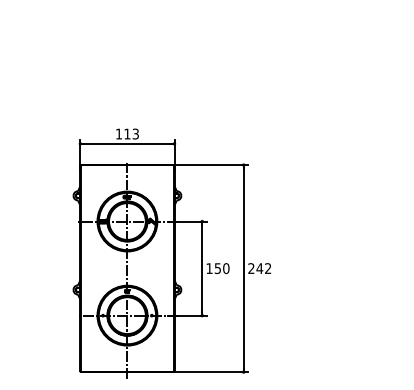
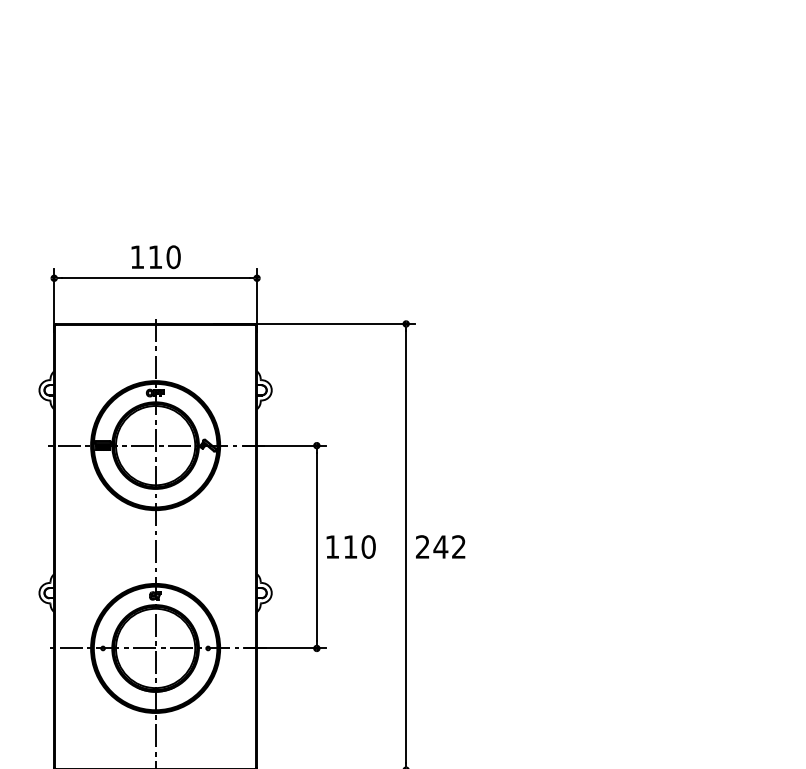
text: (135, 133) -> (172, 255), 113 -> 110
text: (217, 268) -> (349, 546), 150 -> 110

